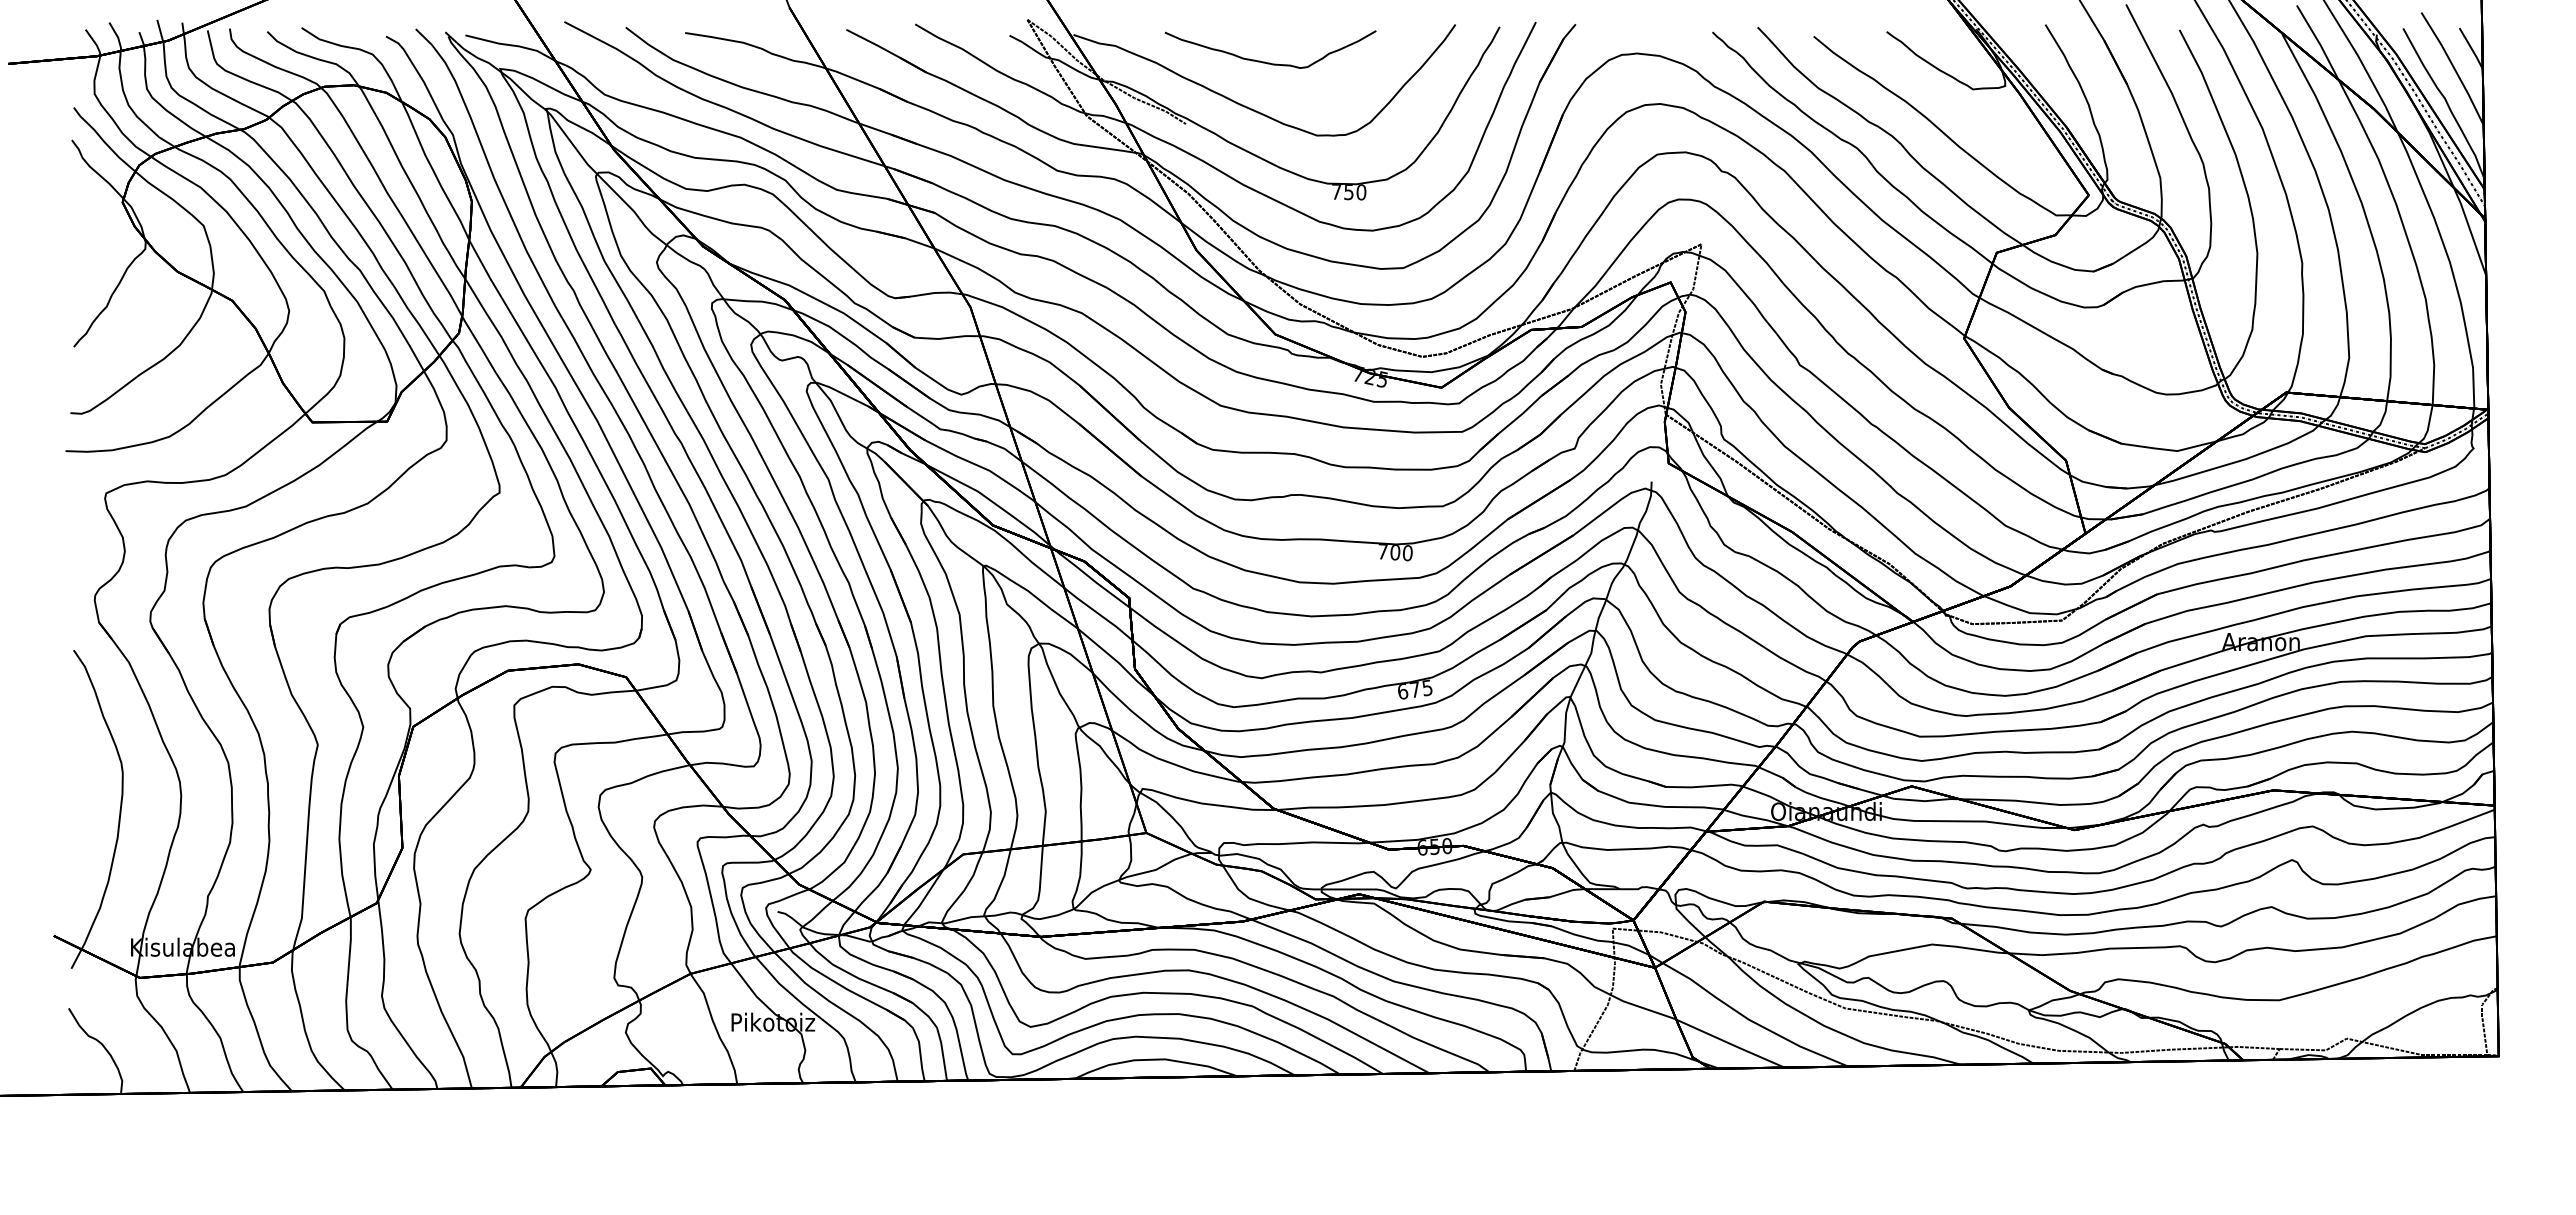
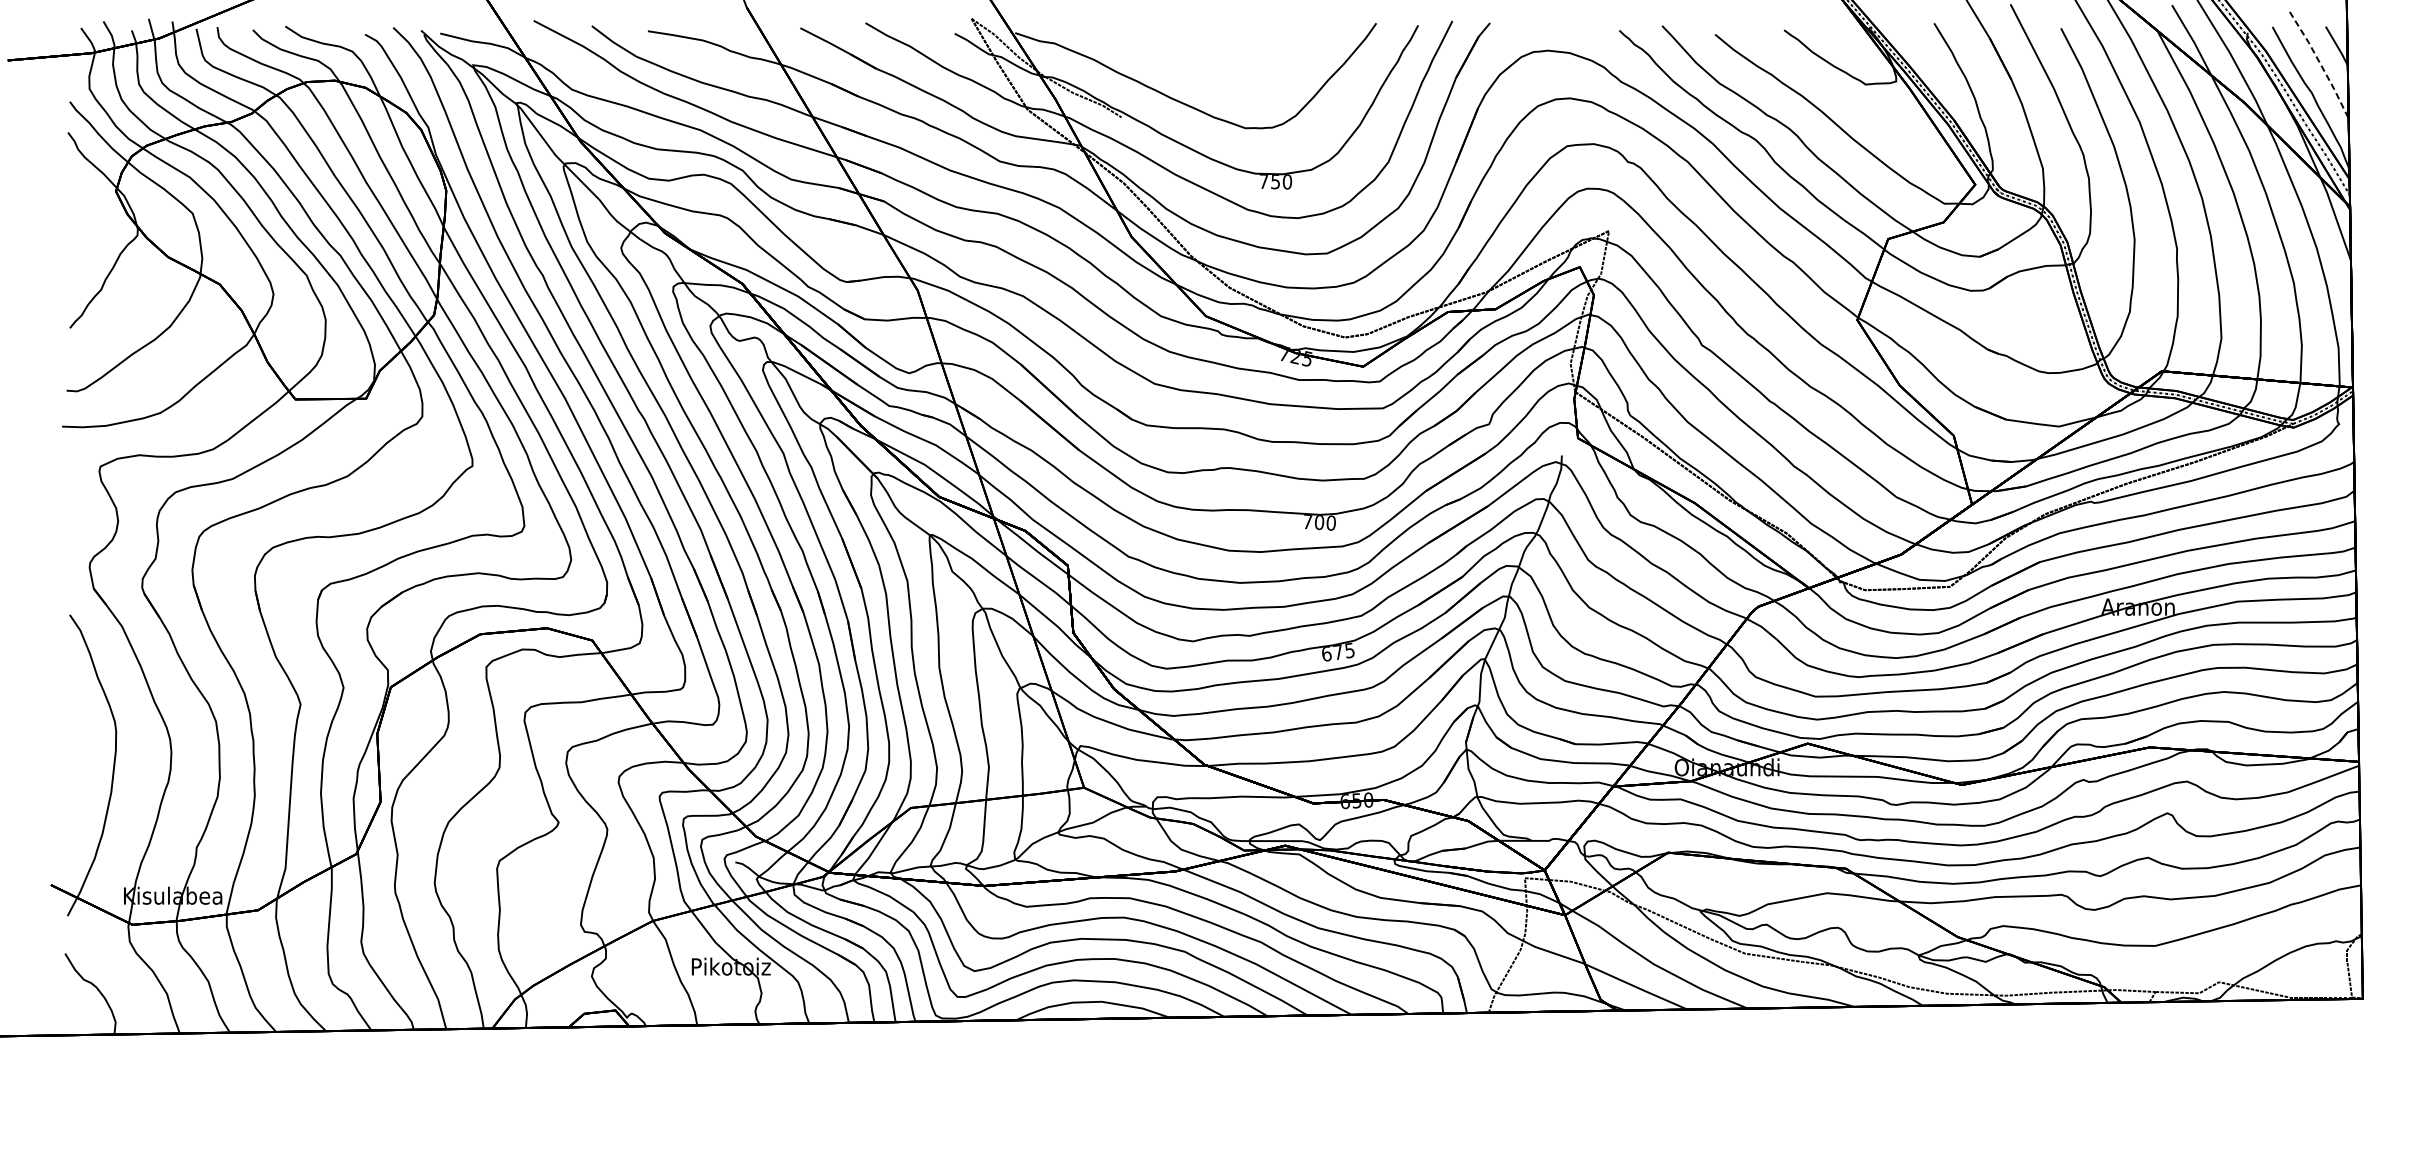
curve: (1265, 61) -> (1196, 58), removed
line: (2454, 68) -> (2321, 64), solid -> dashed

